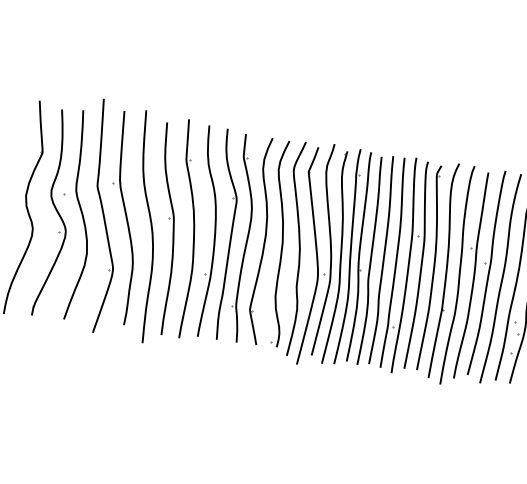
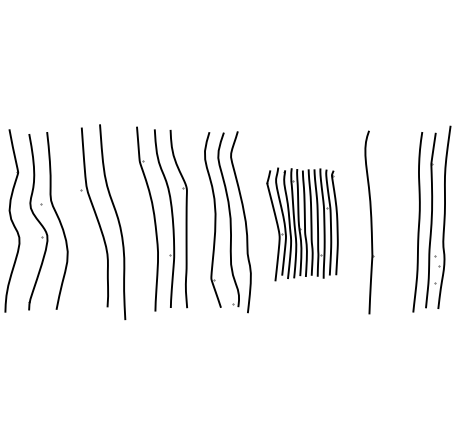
part: (104, 216) -> (77, 218), removed
part: (172, 229) -> (136, 221), removed
part: (240, 238) -> (194, 220), removed
part: (365, 261) -> (302, 224), size x0.6
part: (473, 277) -> (394, 224), removed

